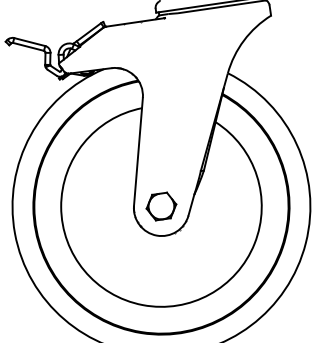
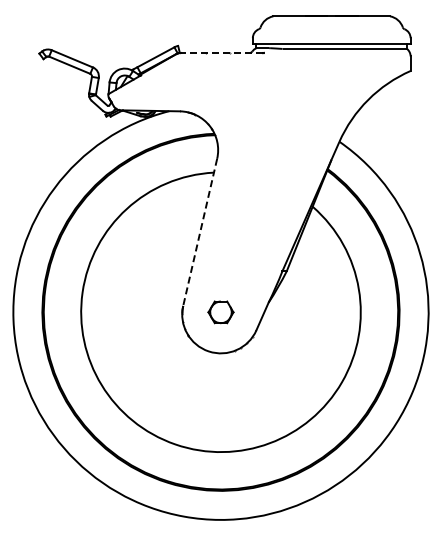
line: (135, 22) -> (221, 53), solid -> dashed
line: (138, 152) -> (200, 232), solid -> dashed
part: (161, 206) -> (220, 312), size x0.6

